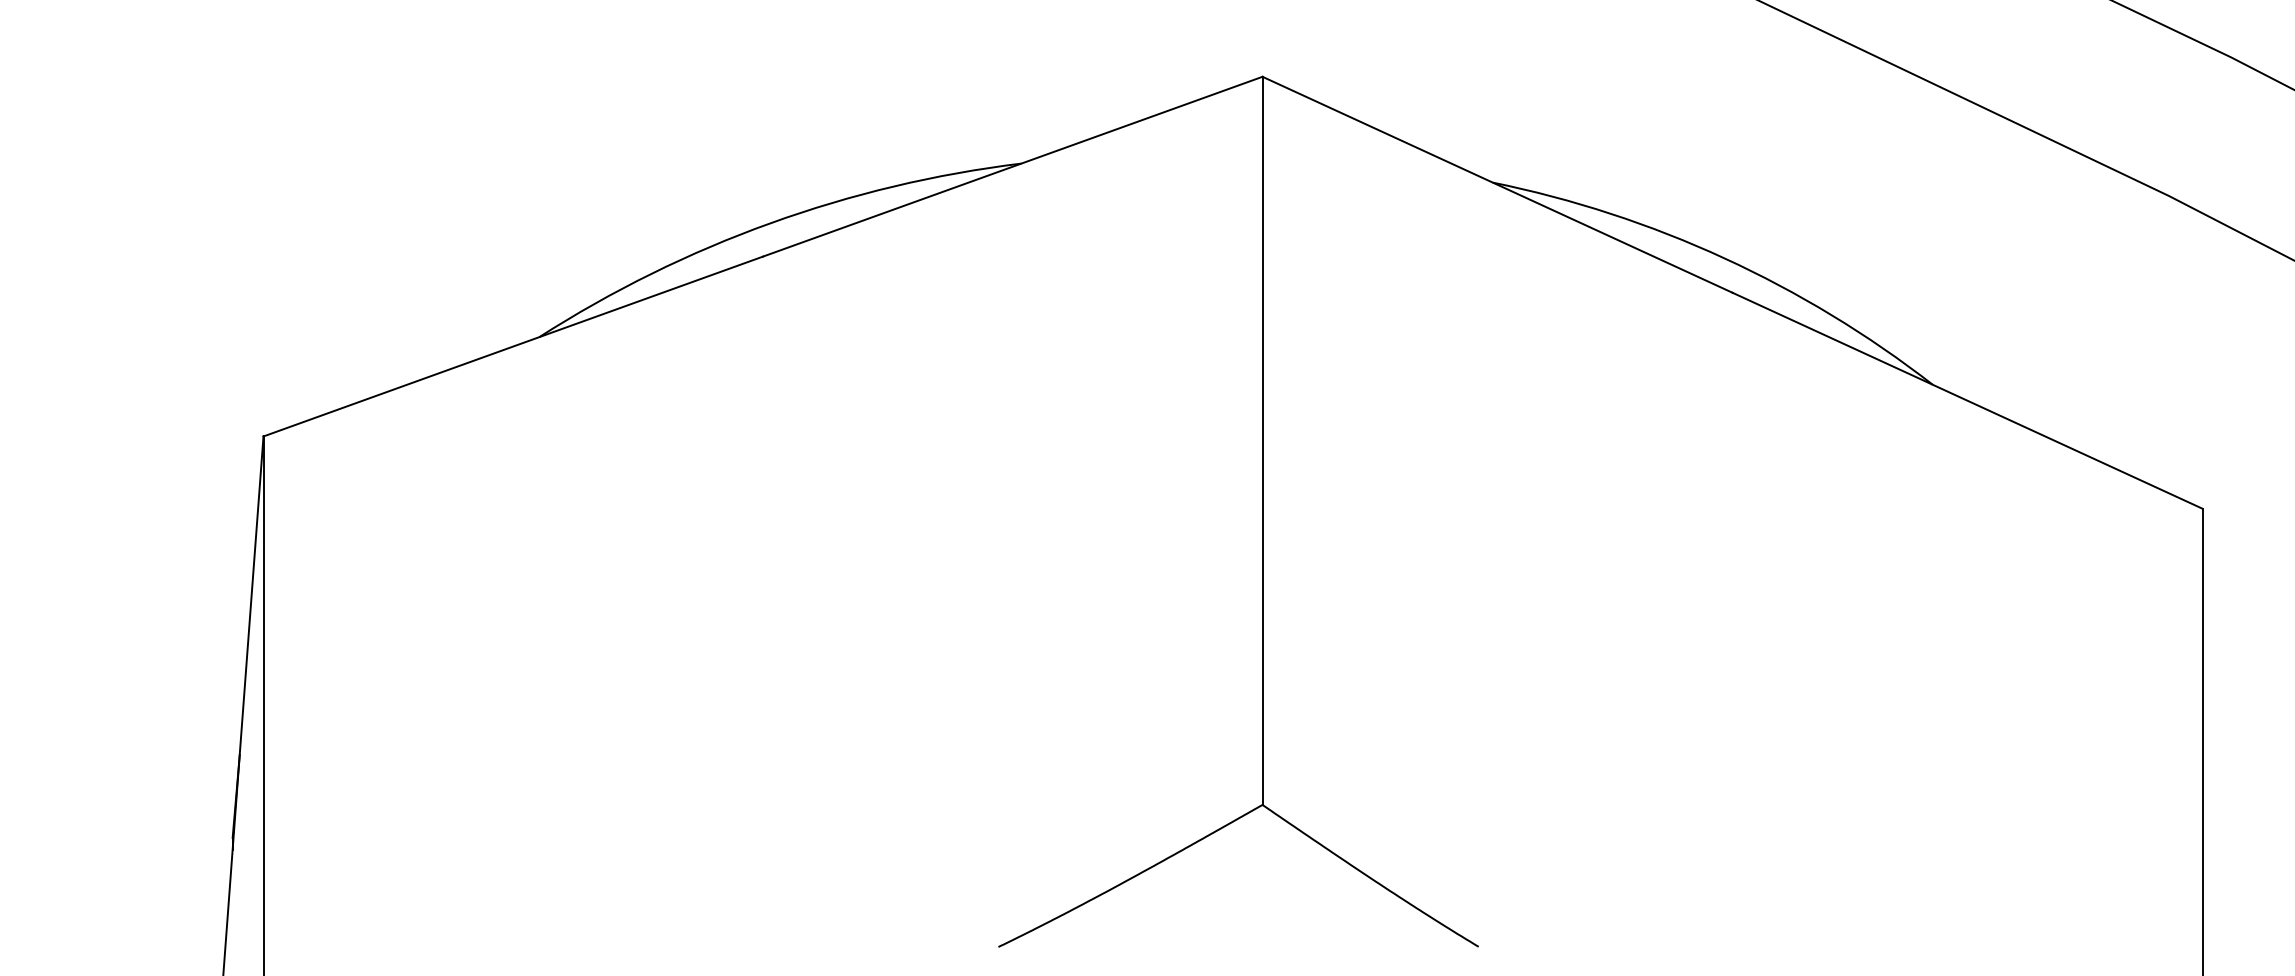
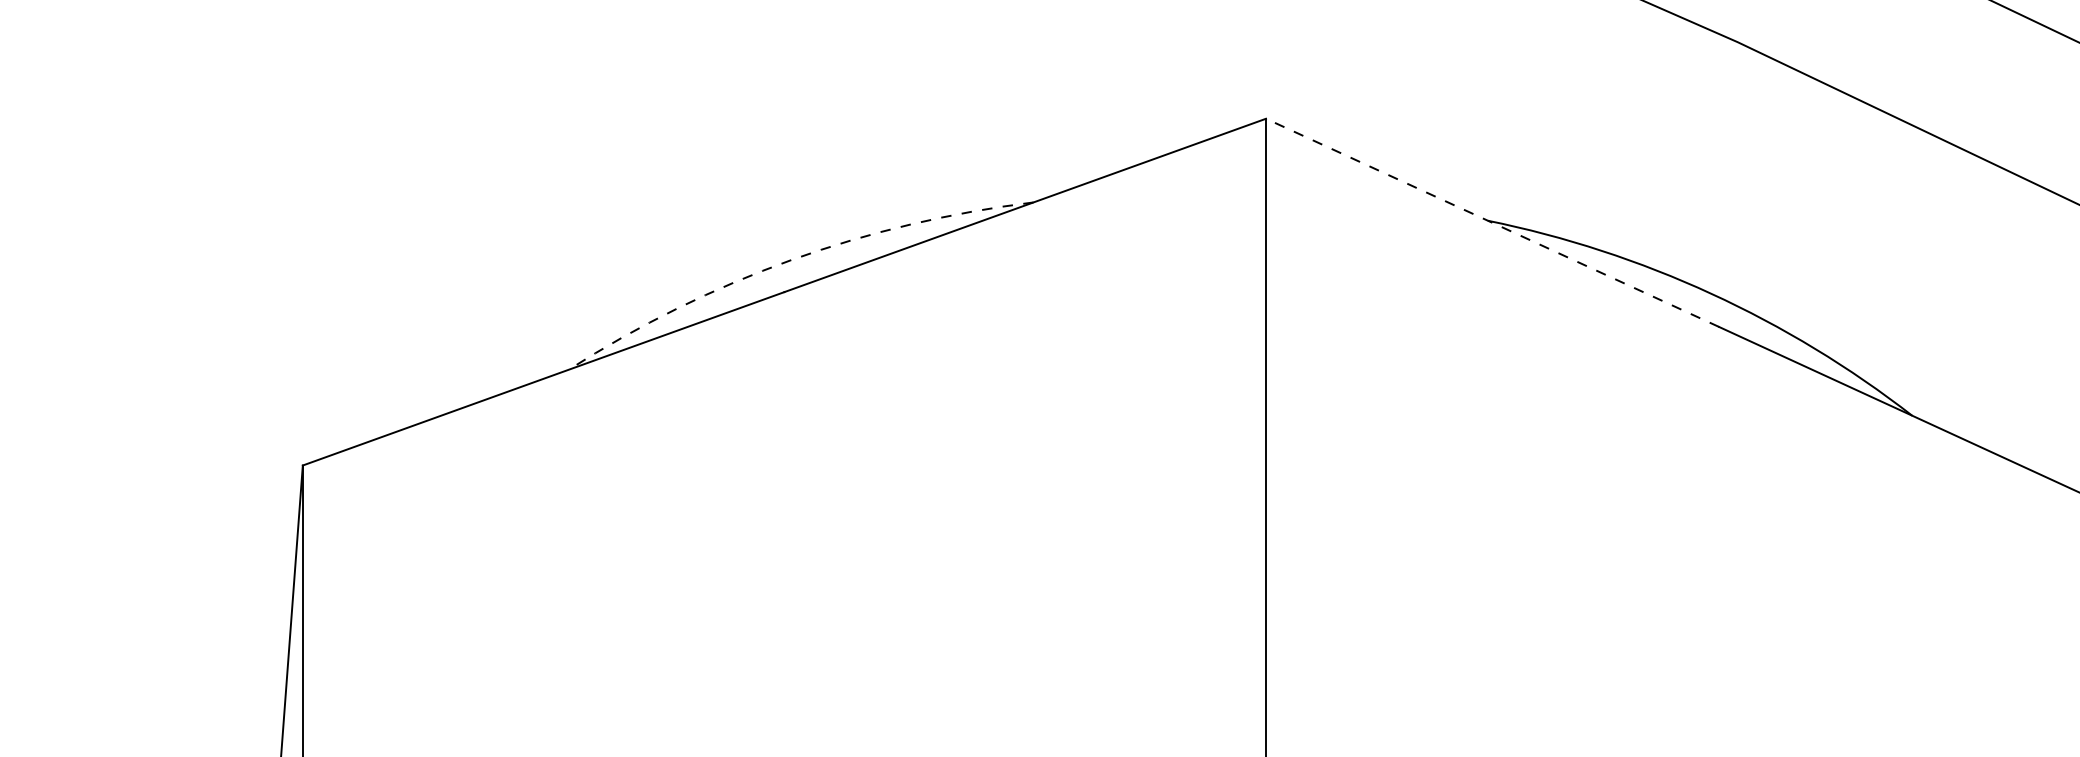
line: (1497, 184) -> (1492, 222), solid -> dashed
arc: (770, 223) -> (791, 260), solid -> dashed

